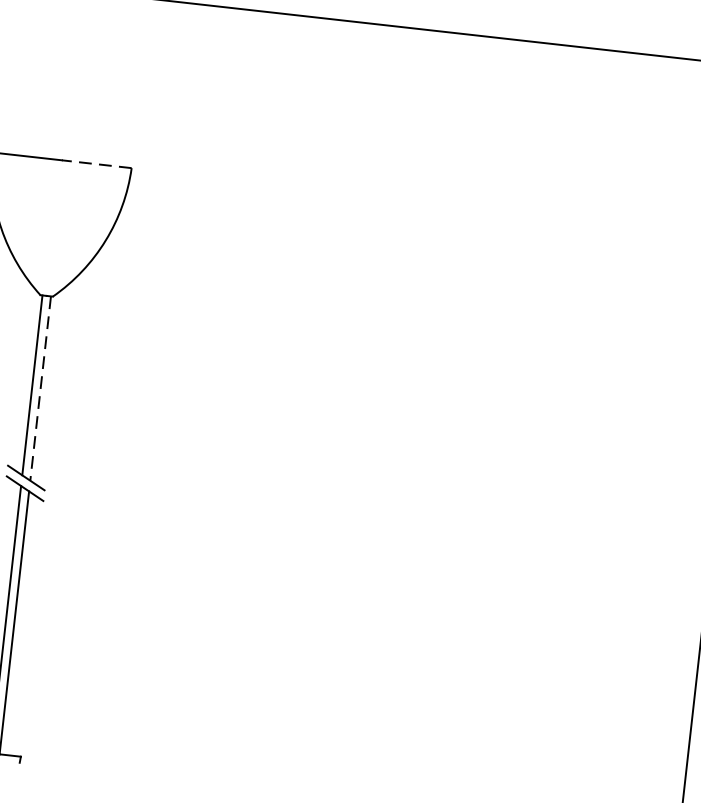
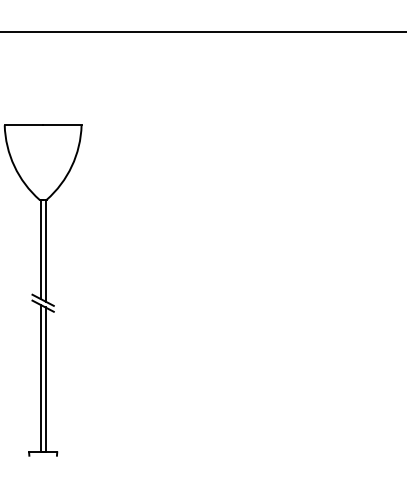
line: (95, 164) -> (61, 125), dashed -> solid
line: (40, 388) -> (45, 250), dashed -> solid

